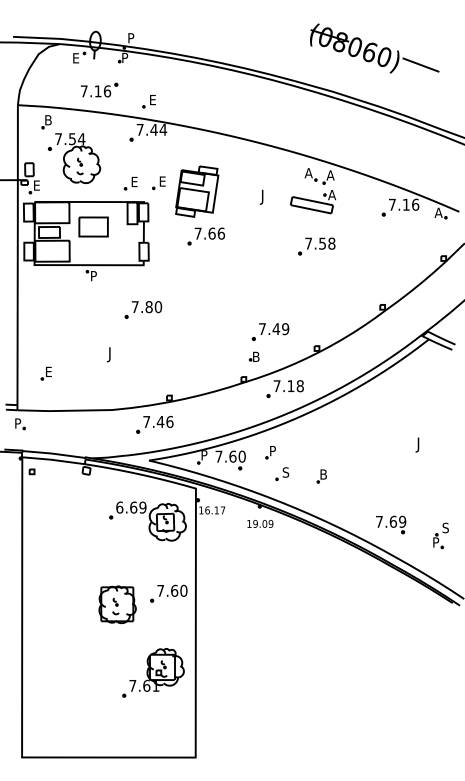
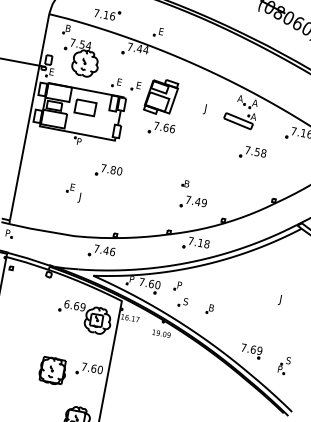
part: (148, 101) -> (158, 32), moved
part: (316, 246) -> (252, 153), moved
part: (254, 356) -> (185, 183), moved
part: (45, 373) -> (70, 187), moved

